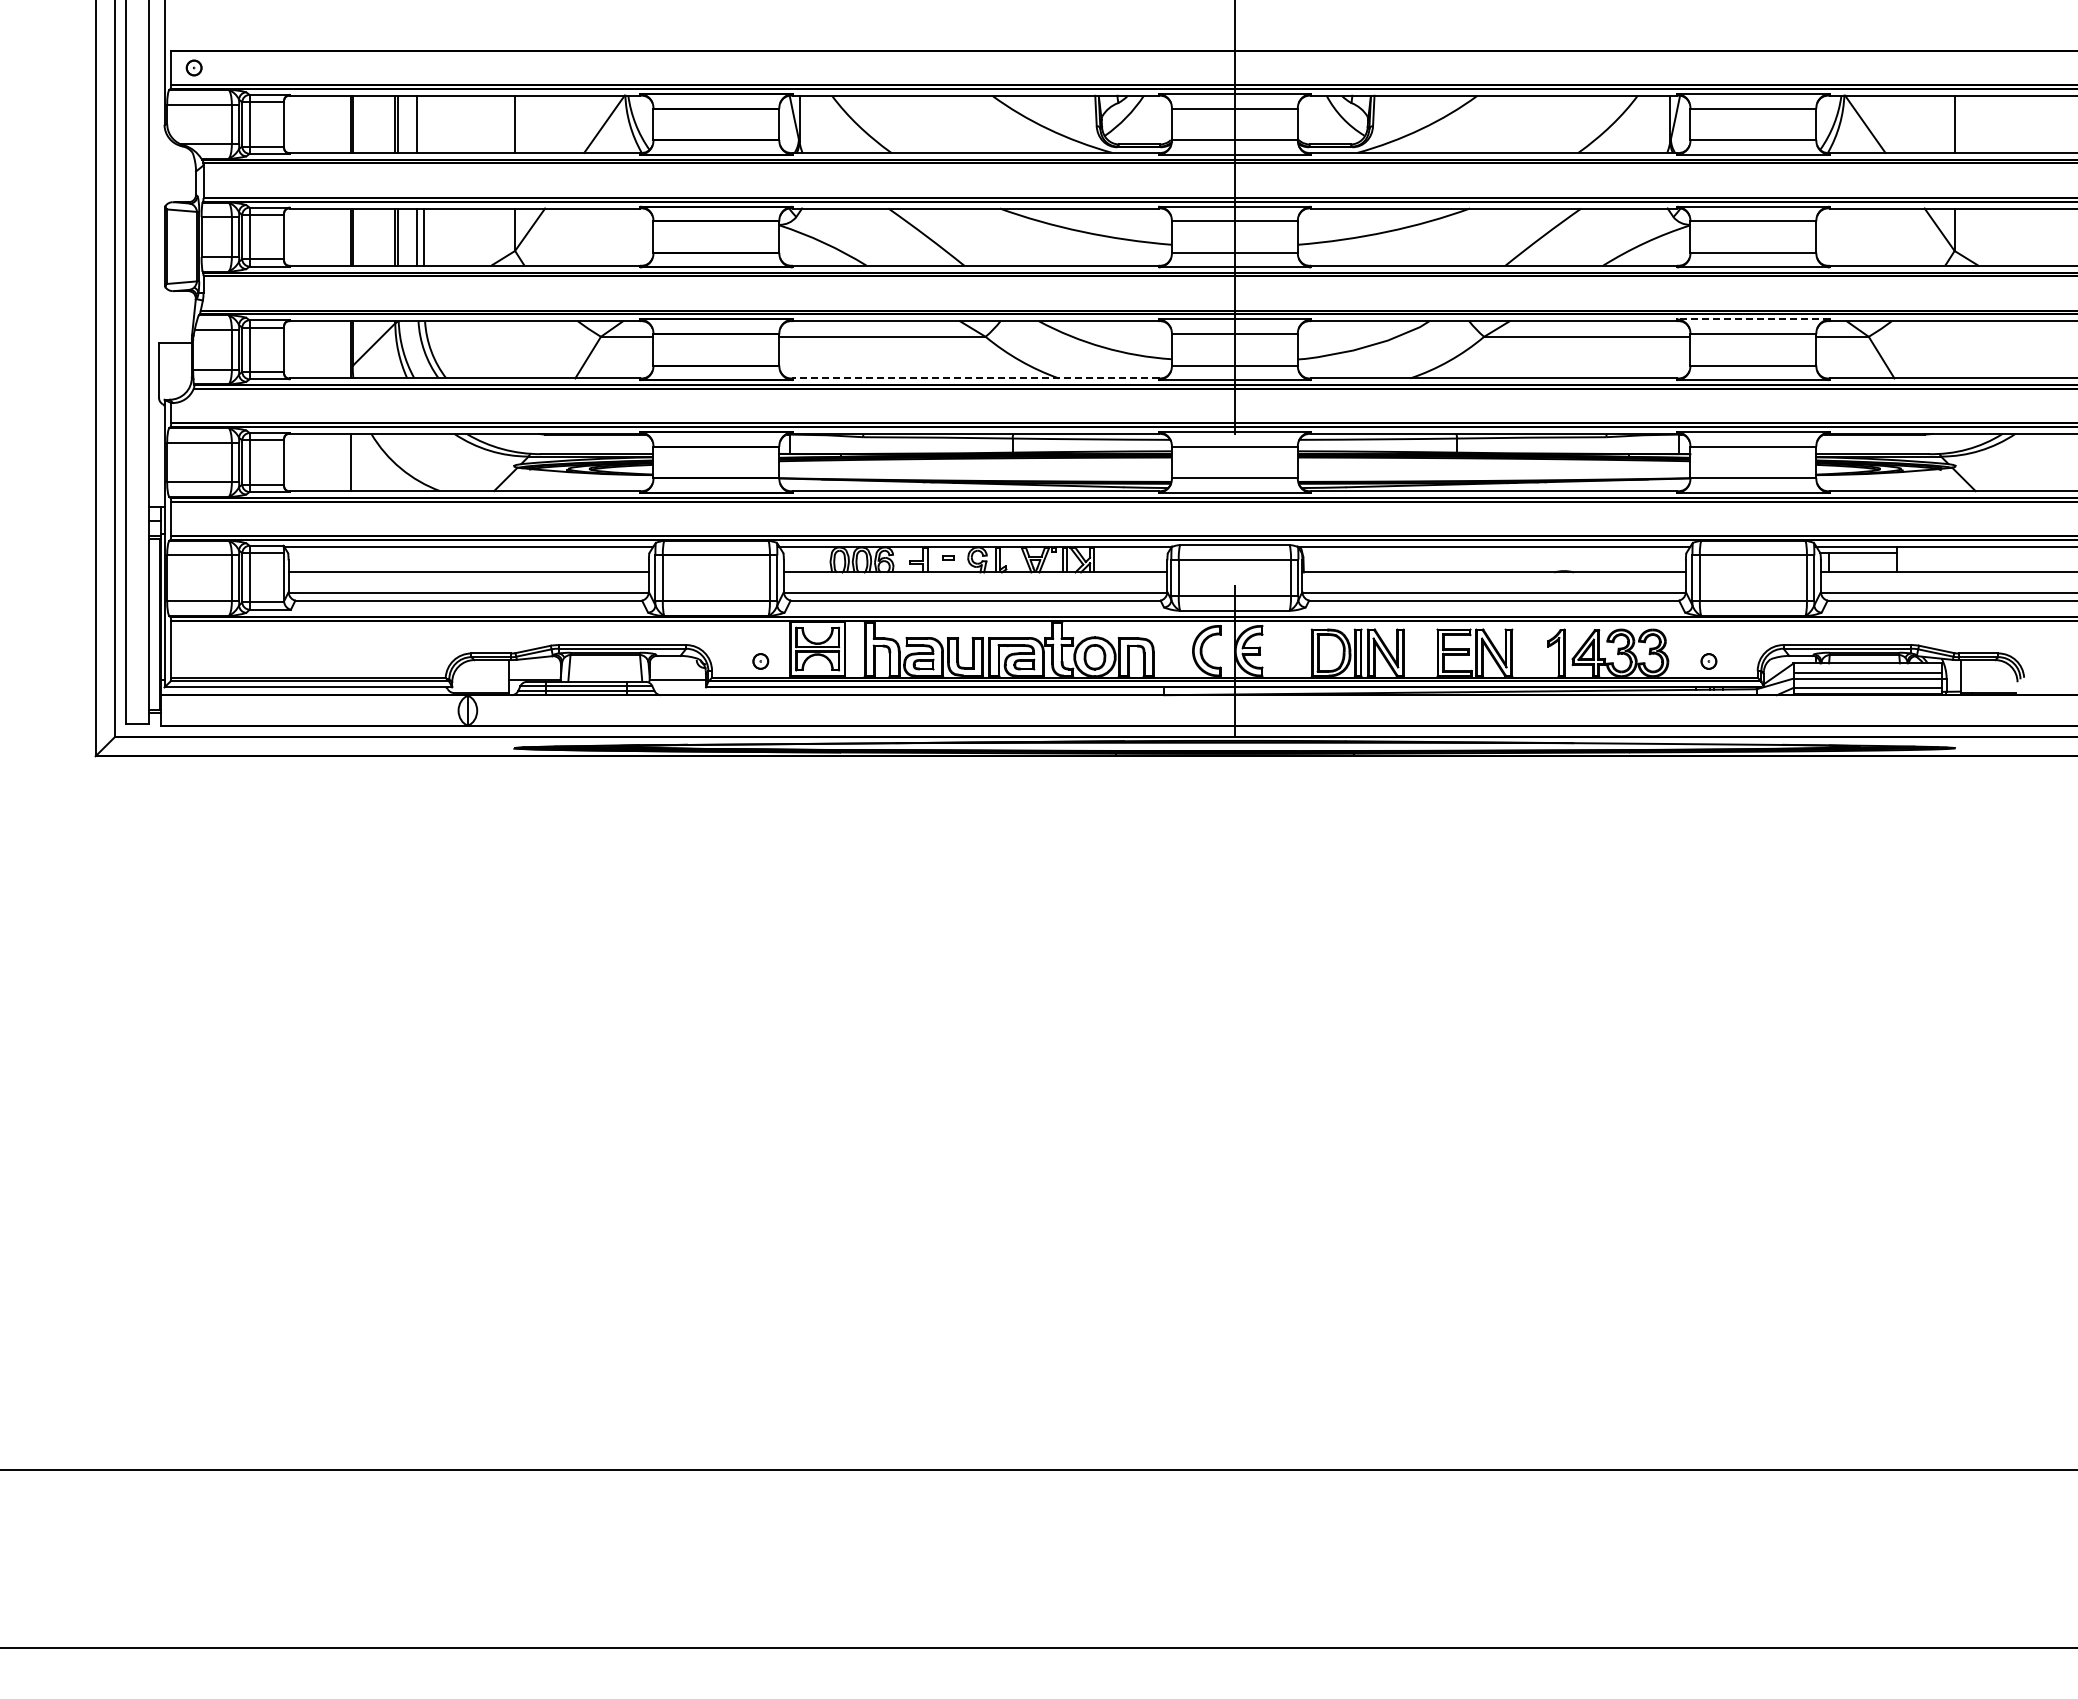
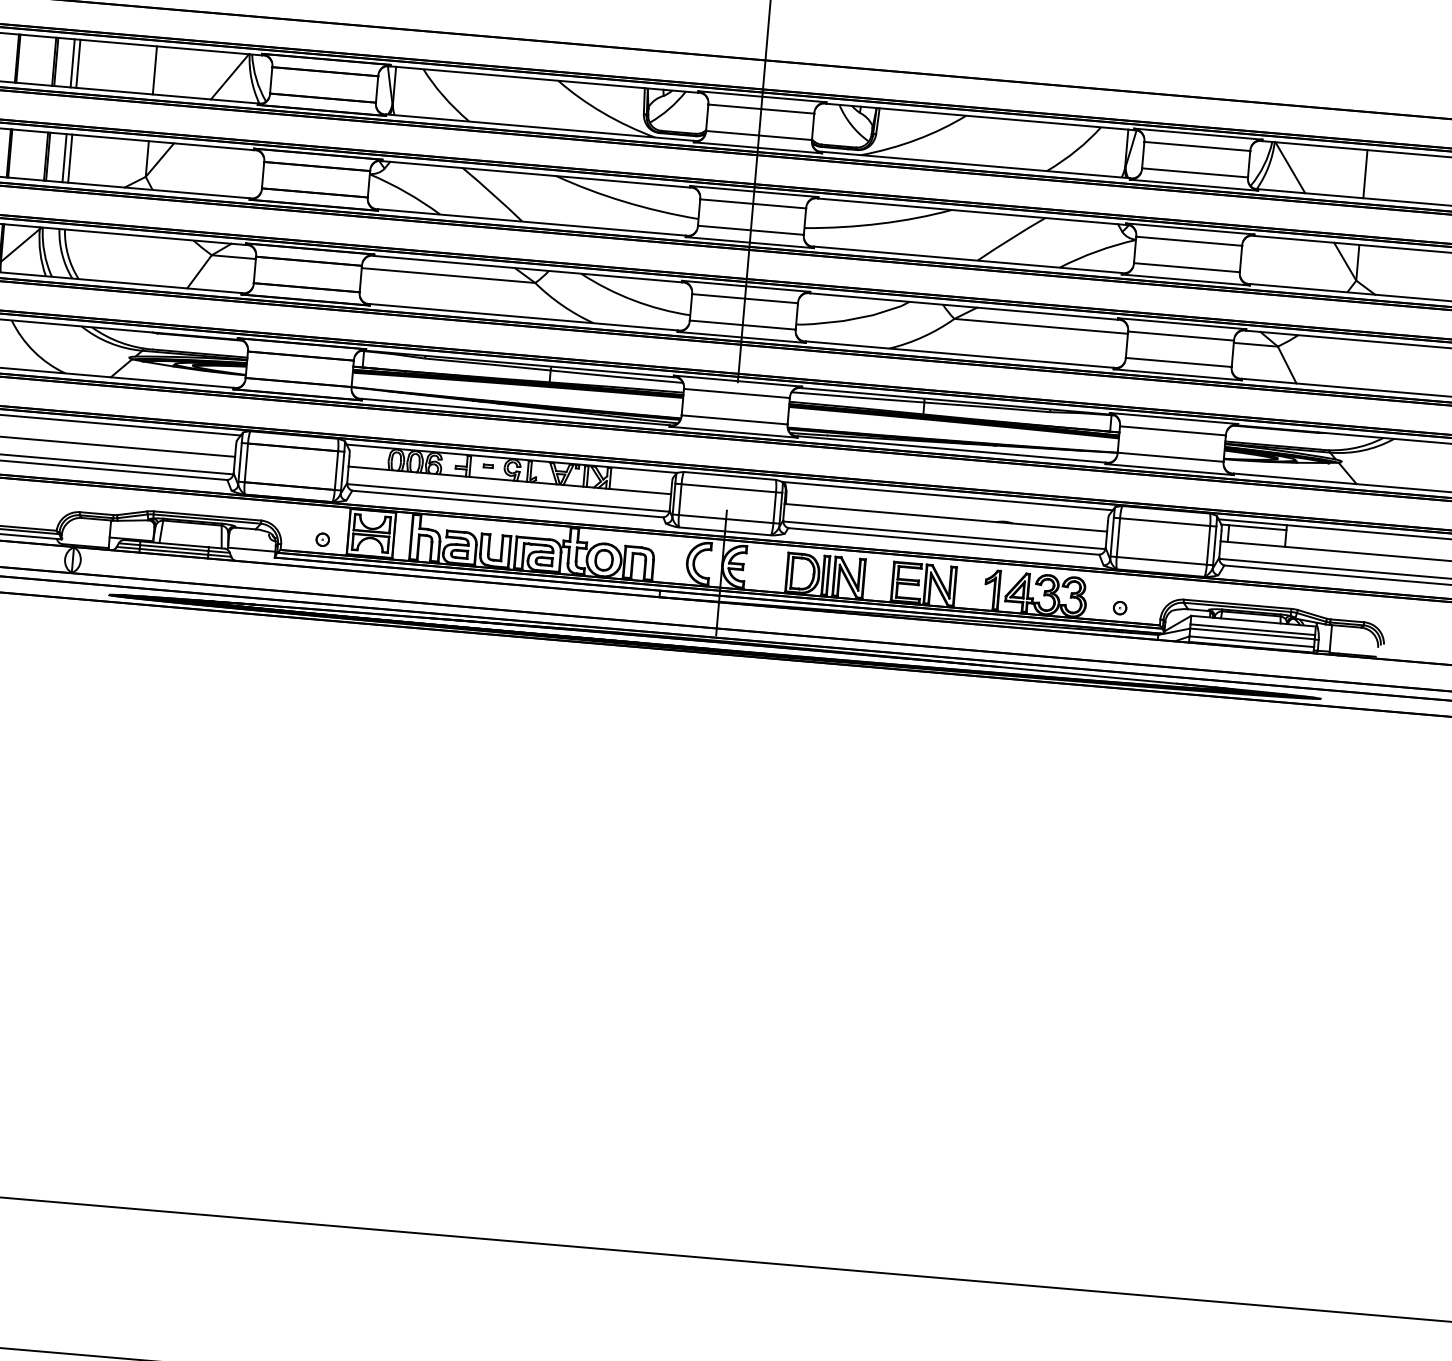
line: (424, 123) -> (78, 63), added
line: (1752, 319) -> (1181, 323), dashed -> solid
line: (975, 378) -> (523, 317), dashed -> solid

